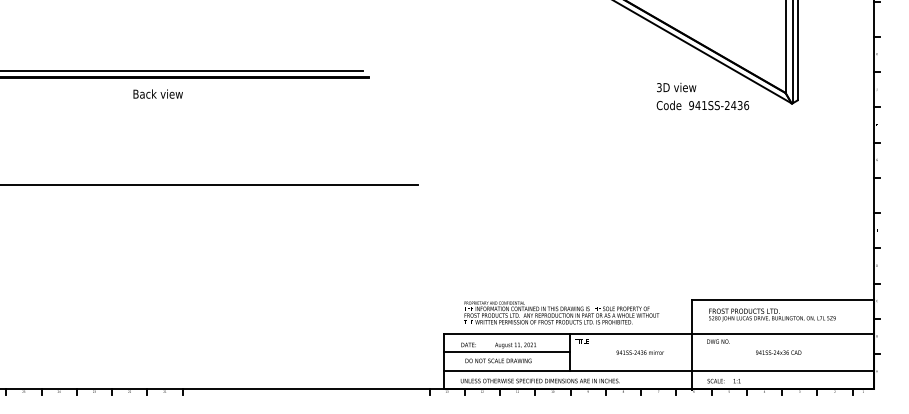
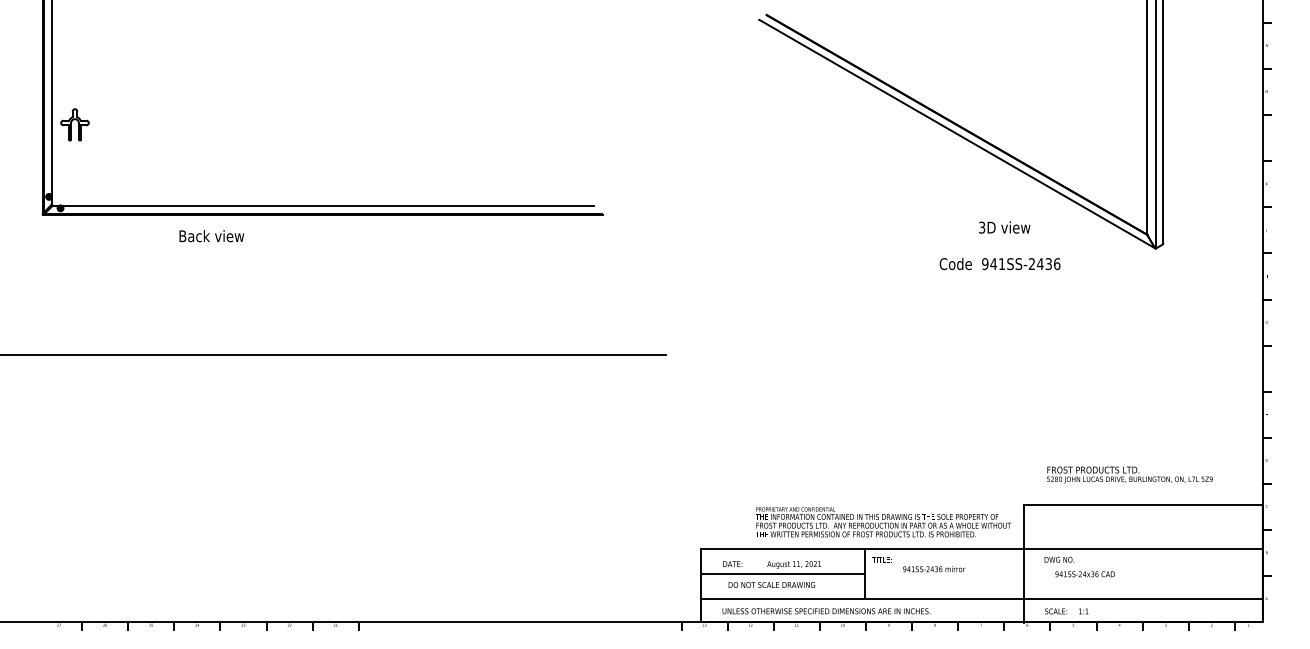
text: (157, 94) -> (211, 236), moved
text: (702, 105) -> (999, 263), moved
text: (561, 313) -> (883, 522), moved
text: (772, 314) -> (1129, 474), moved
text: (640, 352) -> (934, 569), moved
text: (778, 352) -> (1084, 574), moved

